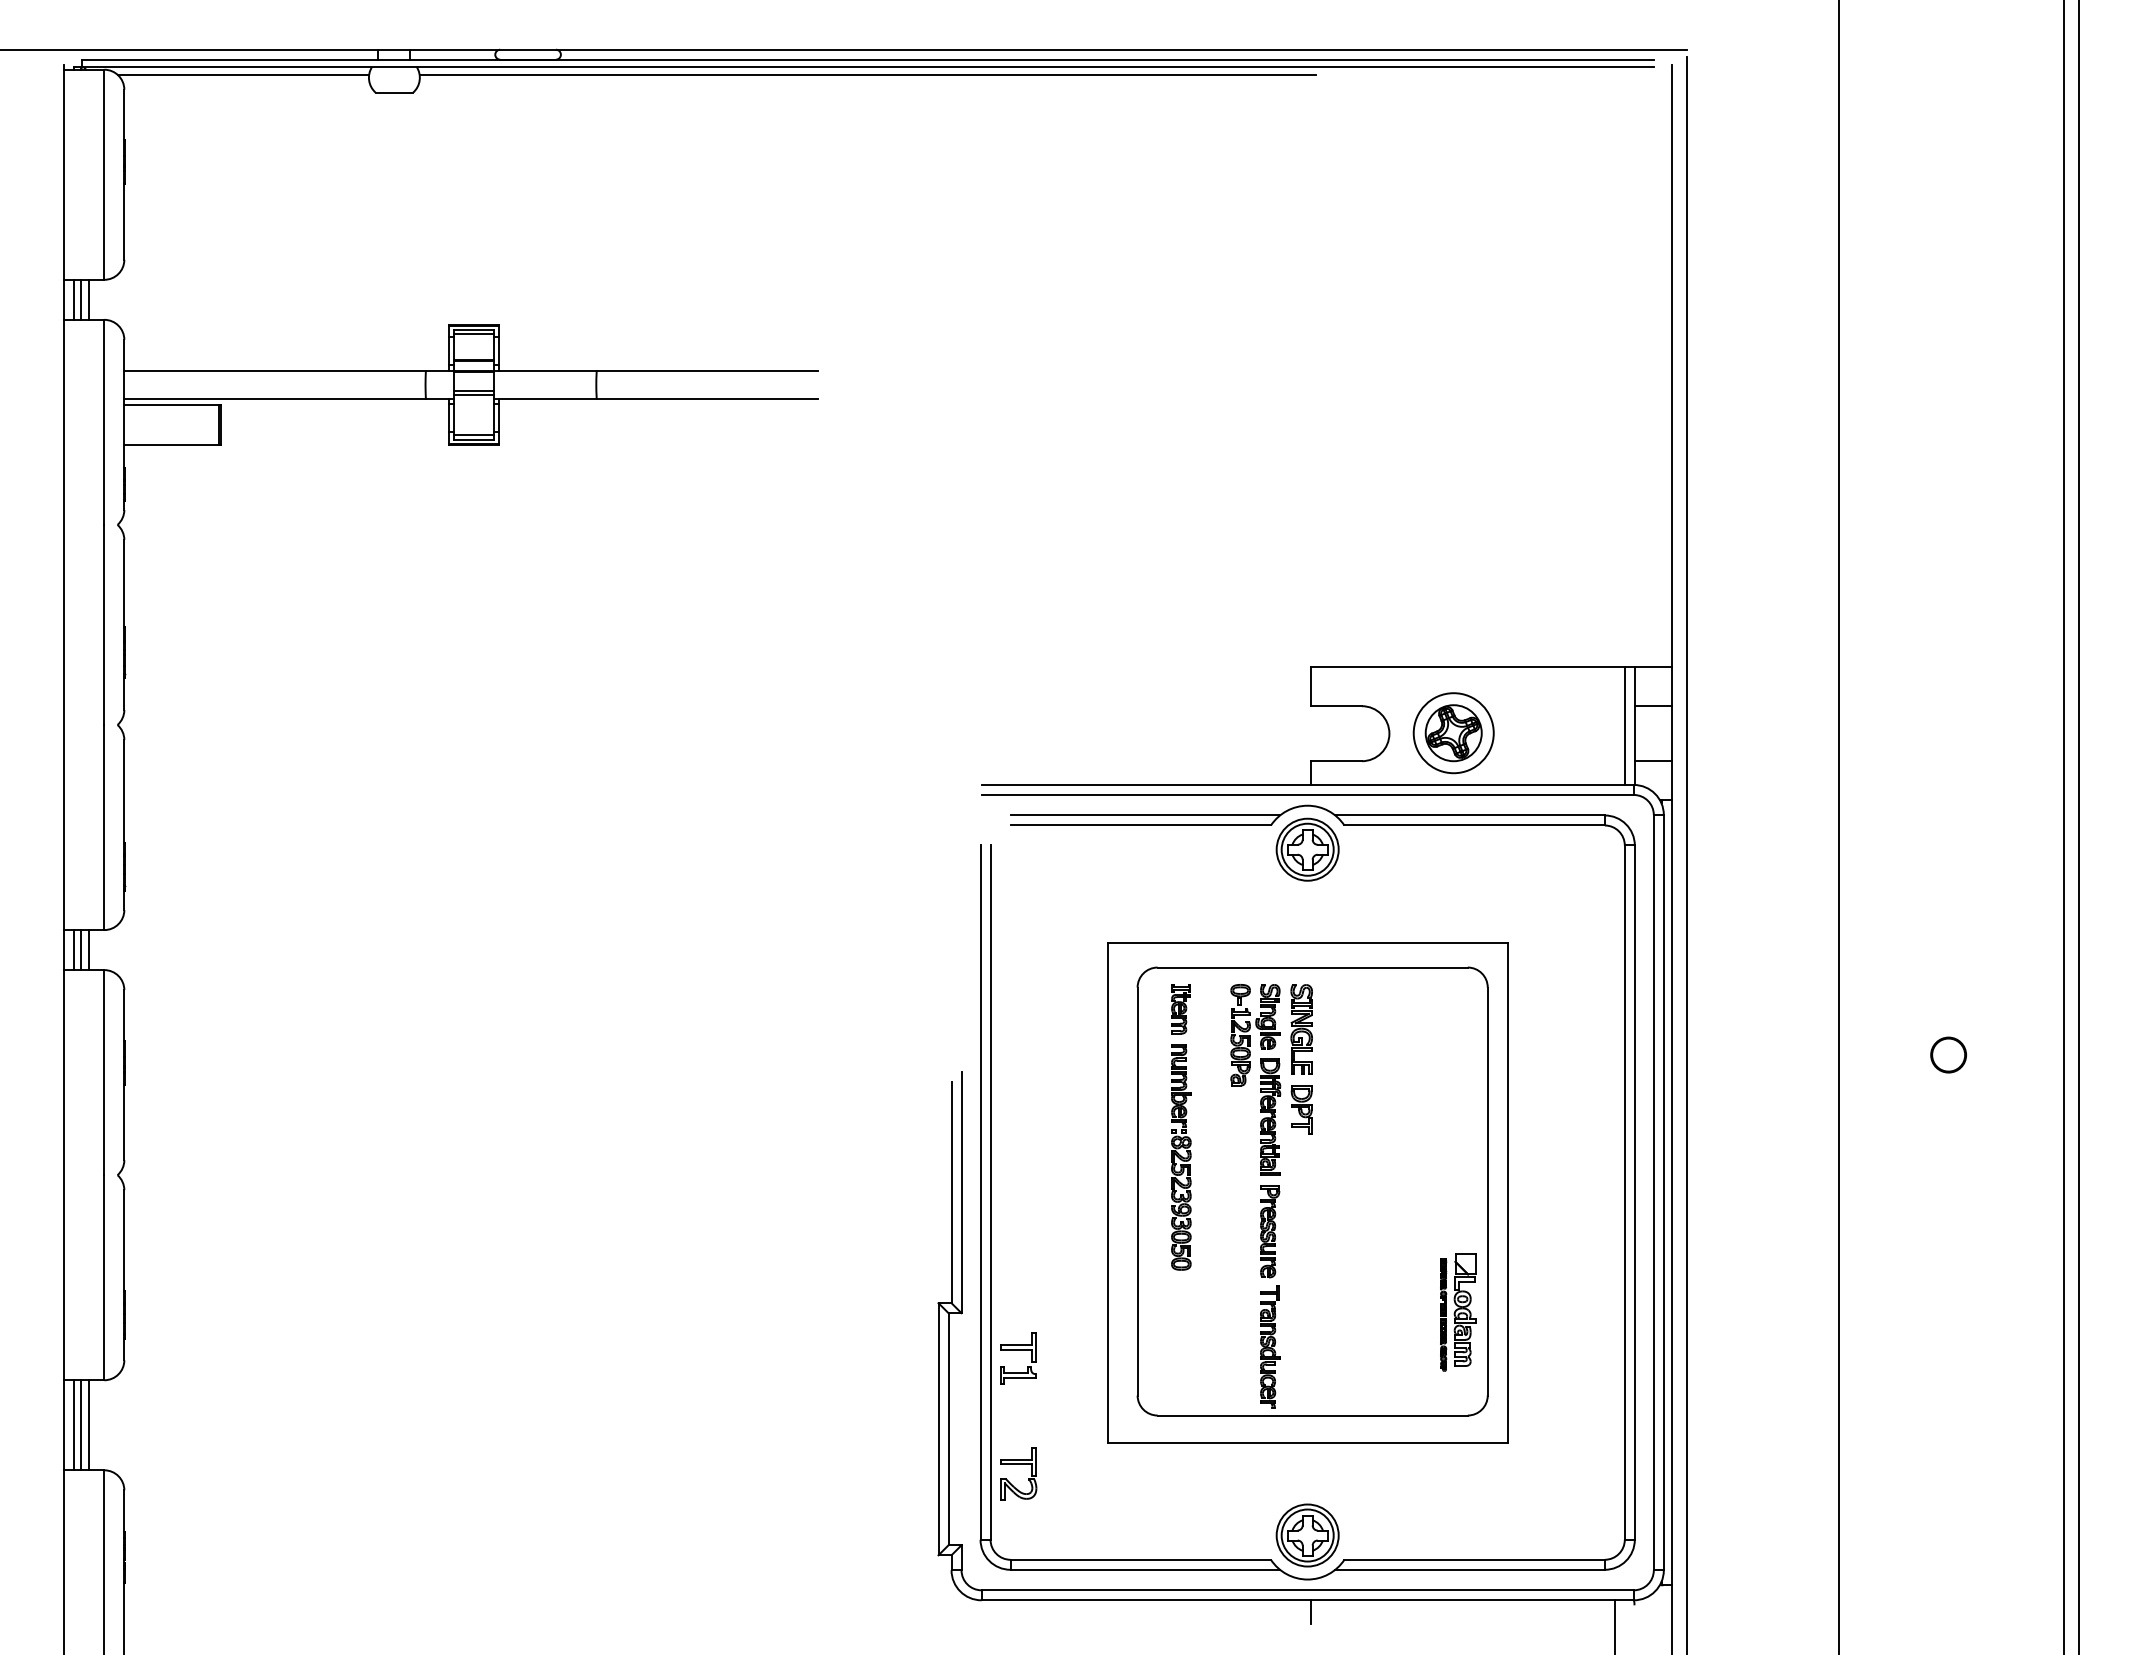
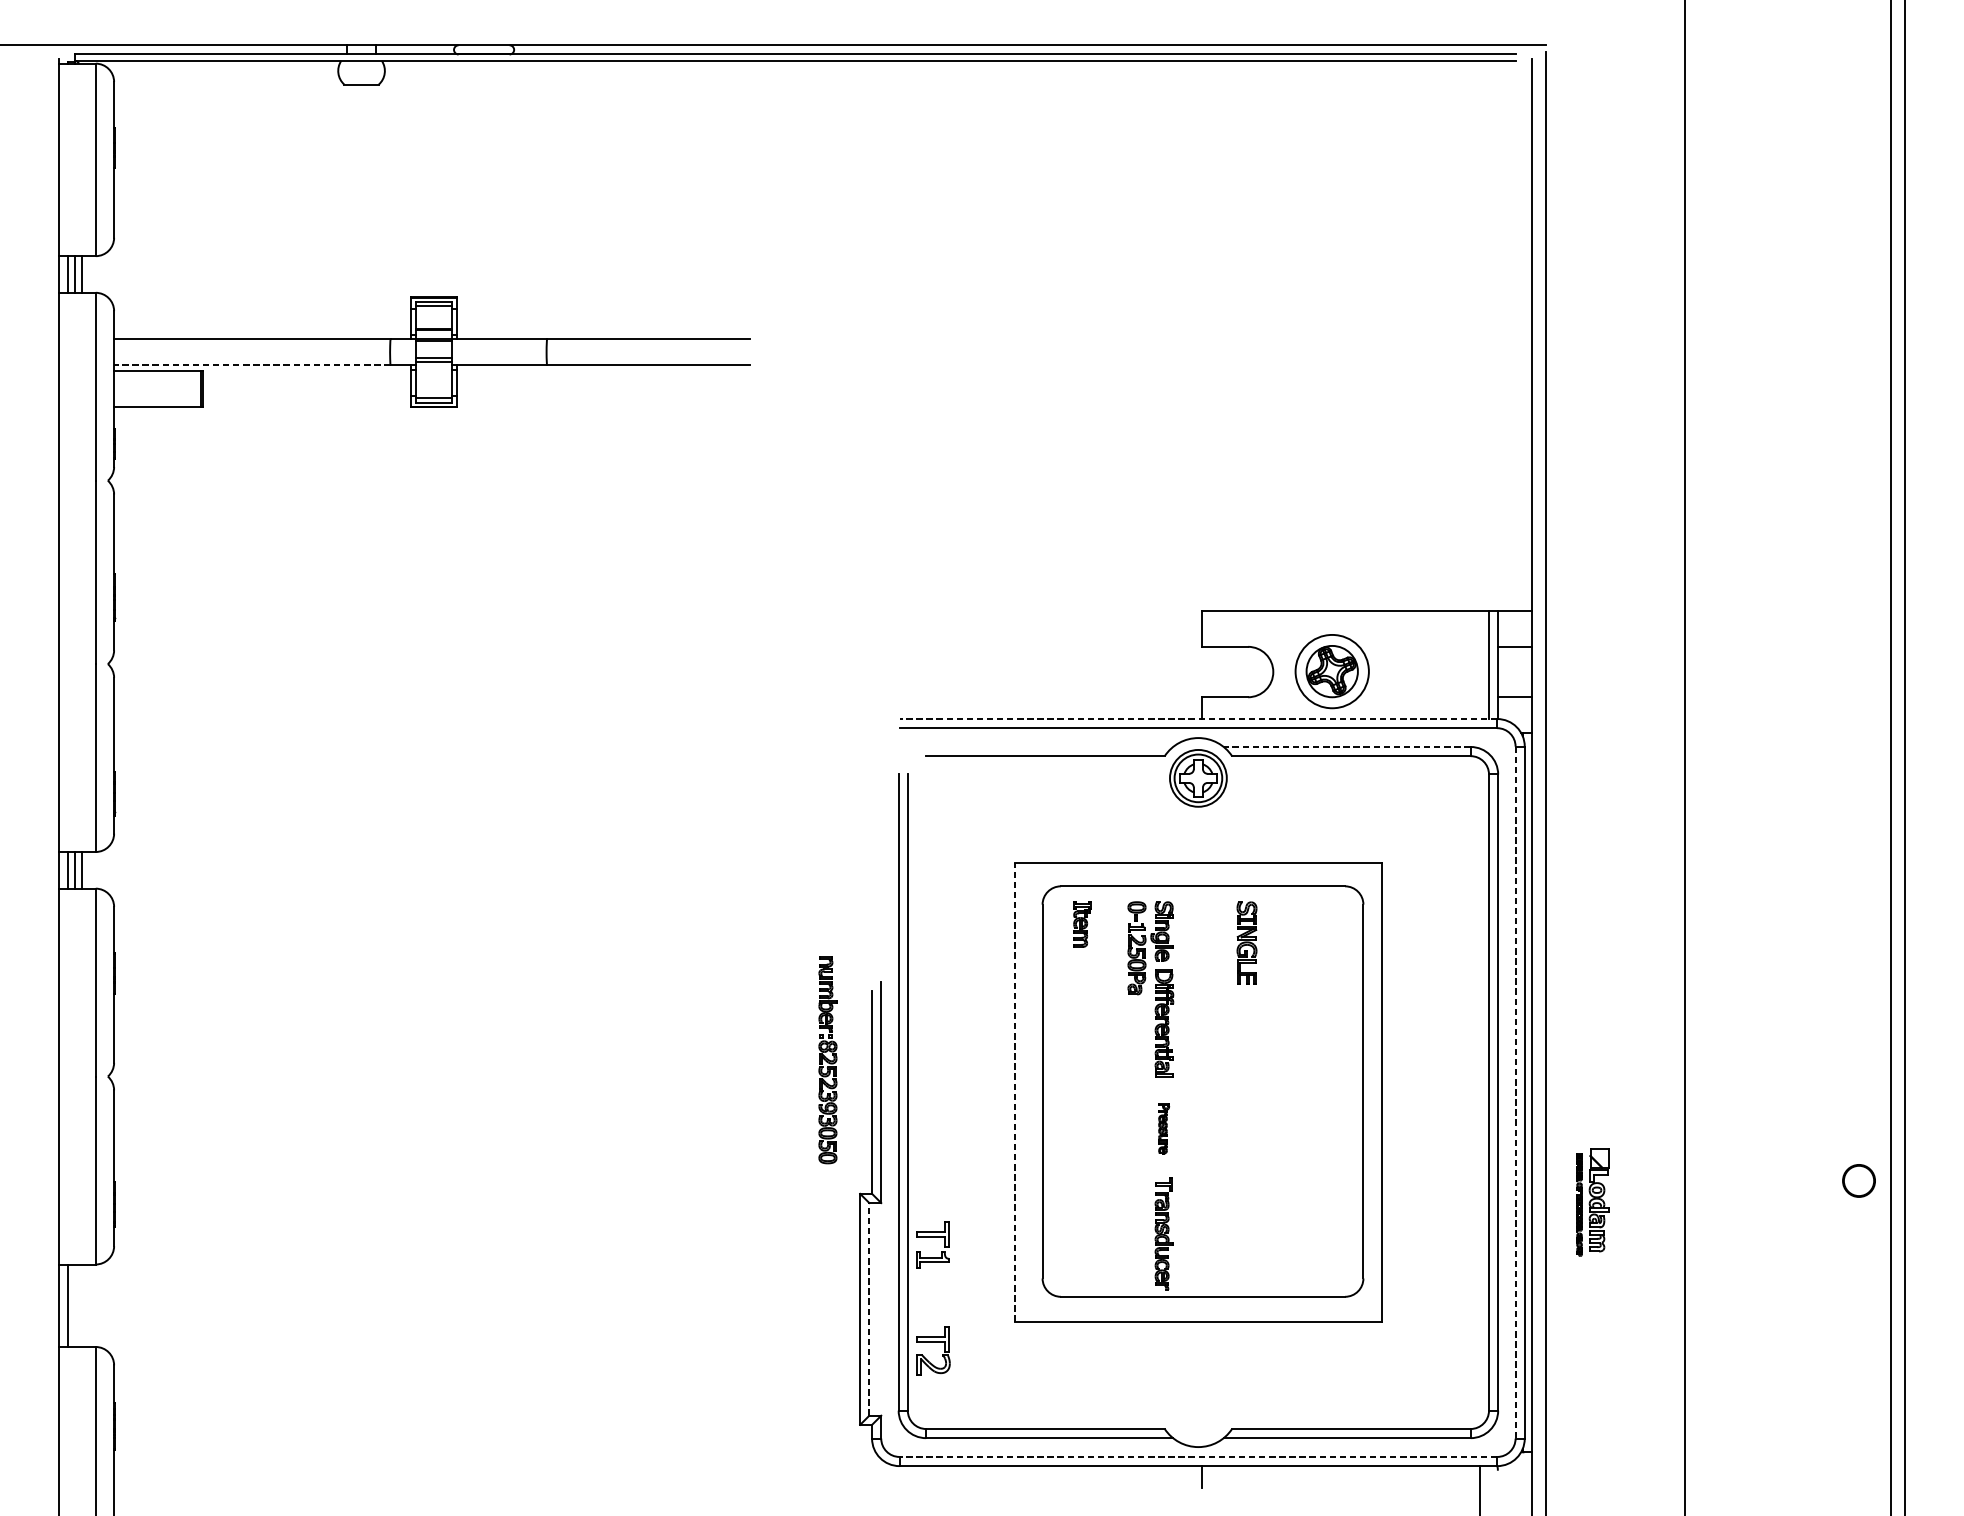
line: (243, 74) -> (223, 68), removed
line: (867, 74) -> (795, 68), removed
line: (275, 398) -> (252, 364), solid -> dashed
line: (1307, 784) -> (1198, 718), solid -> dashed
line: (1145, 815) -> (1049, 747), removed
line: (1470, 815) -> (1347, 747), solid -> dashed
part: (1301, 1029) -> (1246, 943), moved
circle: (1948, 1054) -> (1858, 1180), moved
part: (1301, 1109) -> (1192, 1016), removed
part: (1181, 1157) -> (828, 1060), moved
line: (1107, 1192) -> (1014, 1092), solid -> dashed
line: (1653, 1192) -> (1515, 1092), solid -> dashed
part: (1270, 1231) -> (1164, 1128), size x0.6
part: (1458, 1312) -> (1593, 1202), moved
line: (81, 1425) -> (74, 1305), removed
line: (89, 1425) -> (82, 1305), removed
line: (948, 1428) -> (869, 1308), solid -> dashed
part: (1307, 1535) -> (1198, 1406), removed
line: (1307, 1590) -> (1198, 1457), solid -> dashed

